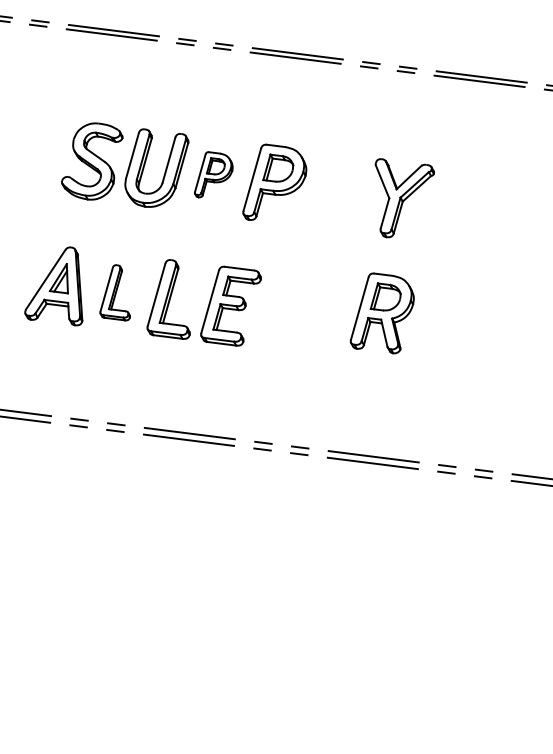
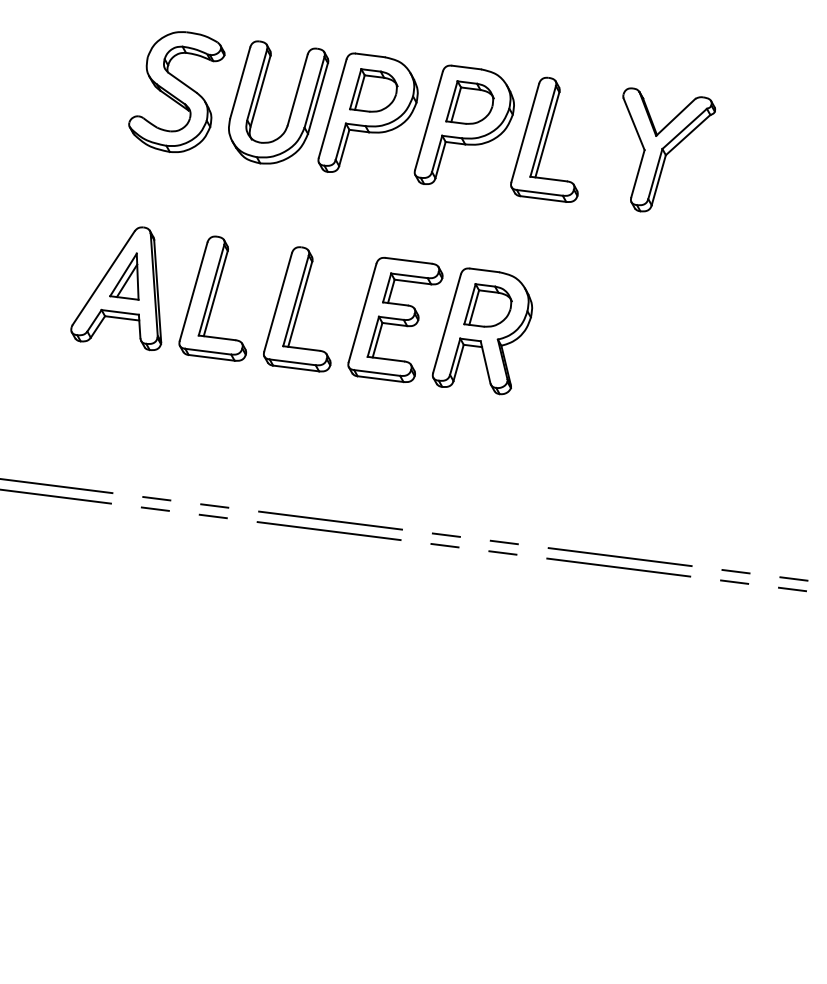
part: (213, 174) -> (367, 112), size x1.67
part: (325, 191) -> (544, 139), added
part: (115, 292) -> (213, 298), size x1.43
part: (381, 313) -> (481, 331), moved

